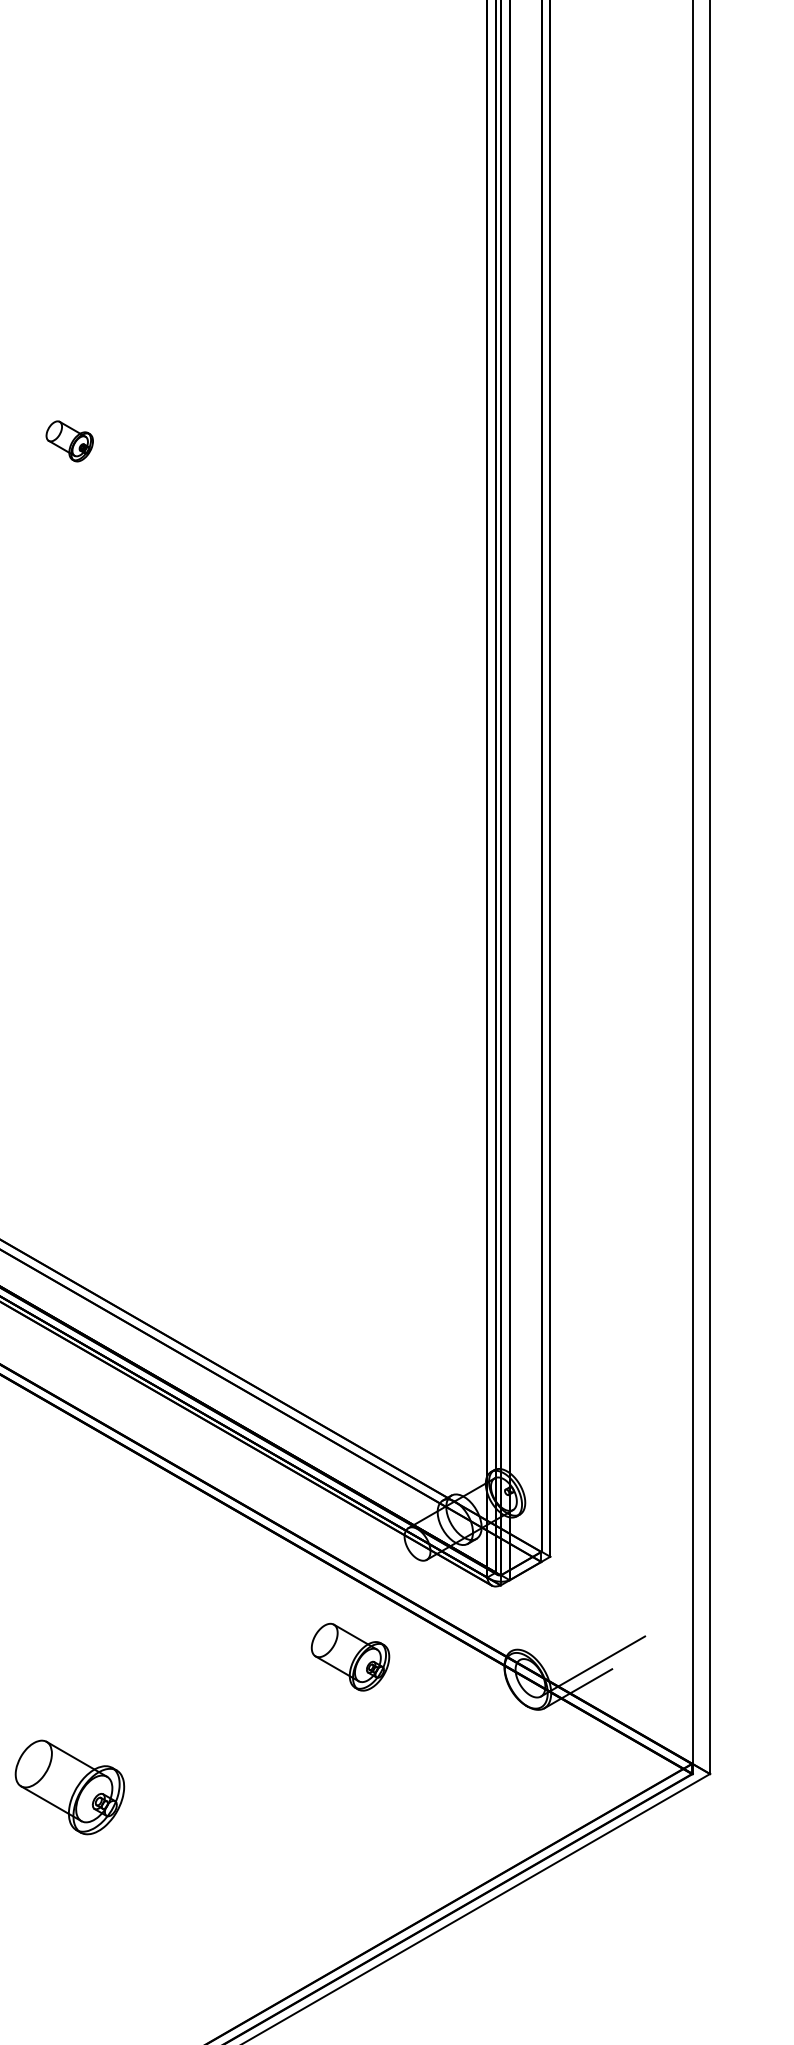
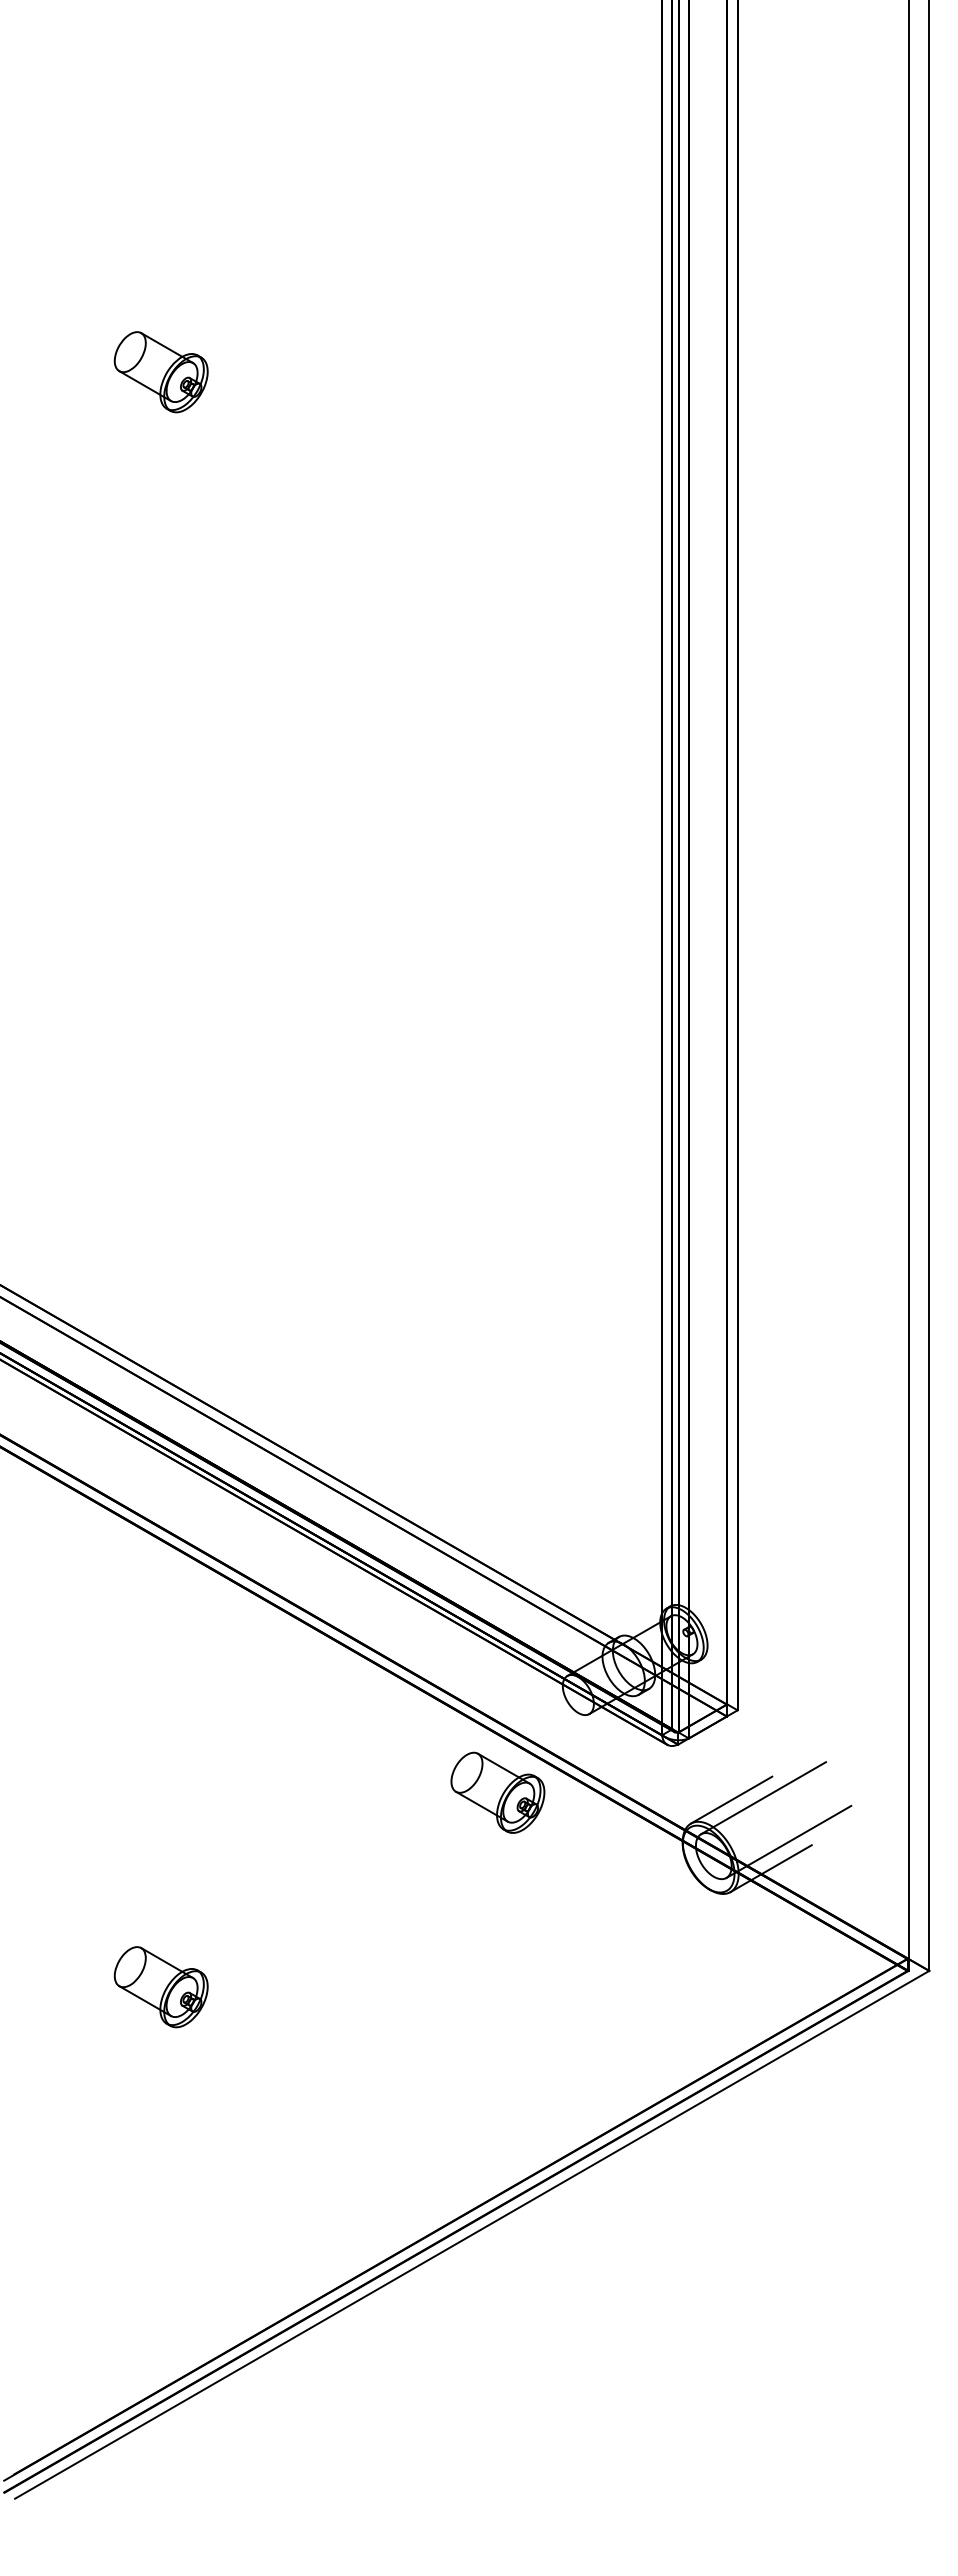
part: (69, 441) -> (160, 372), size x1.67
line: (571, 1630) -> (763, 1798), added
line: (545, 1631) -> (731, 1799), added
part: (350, 1656) -> (497, 1792), moved
part: (69, 1787) -> (160, 1987), size x0.71

